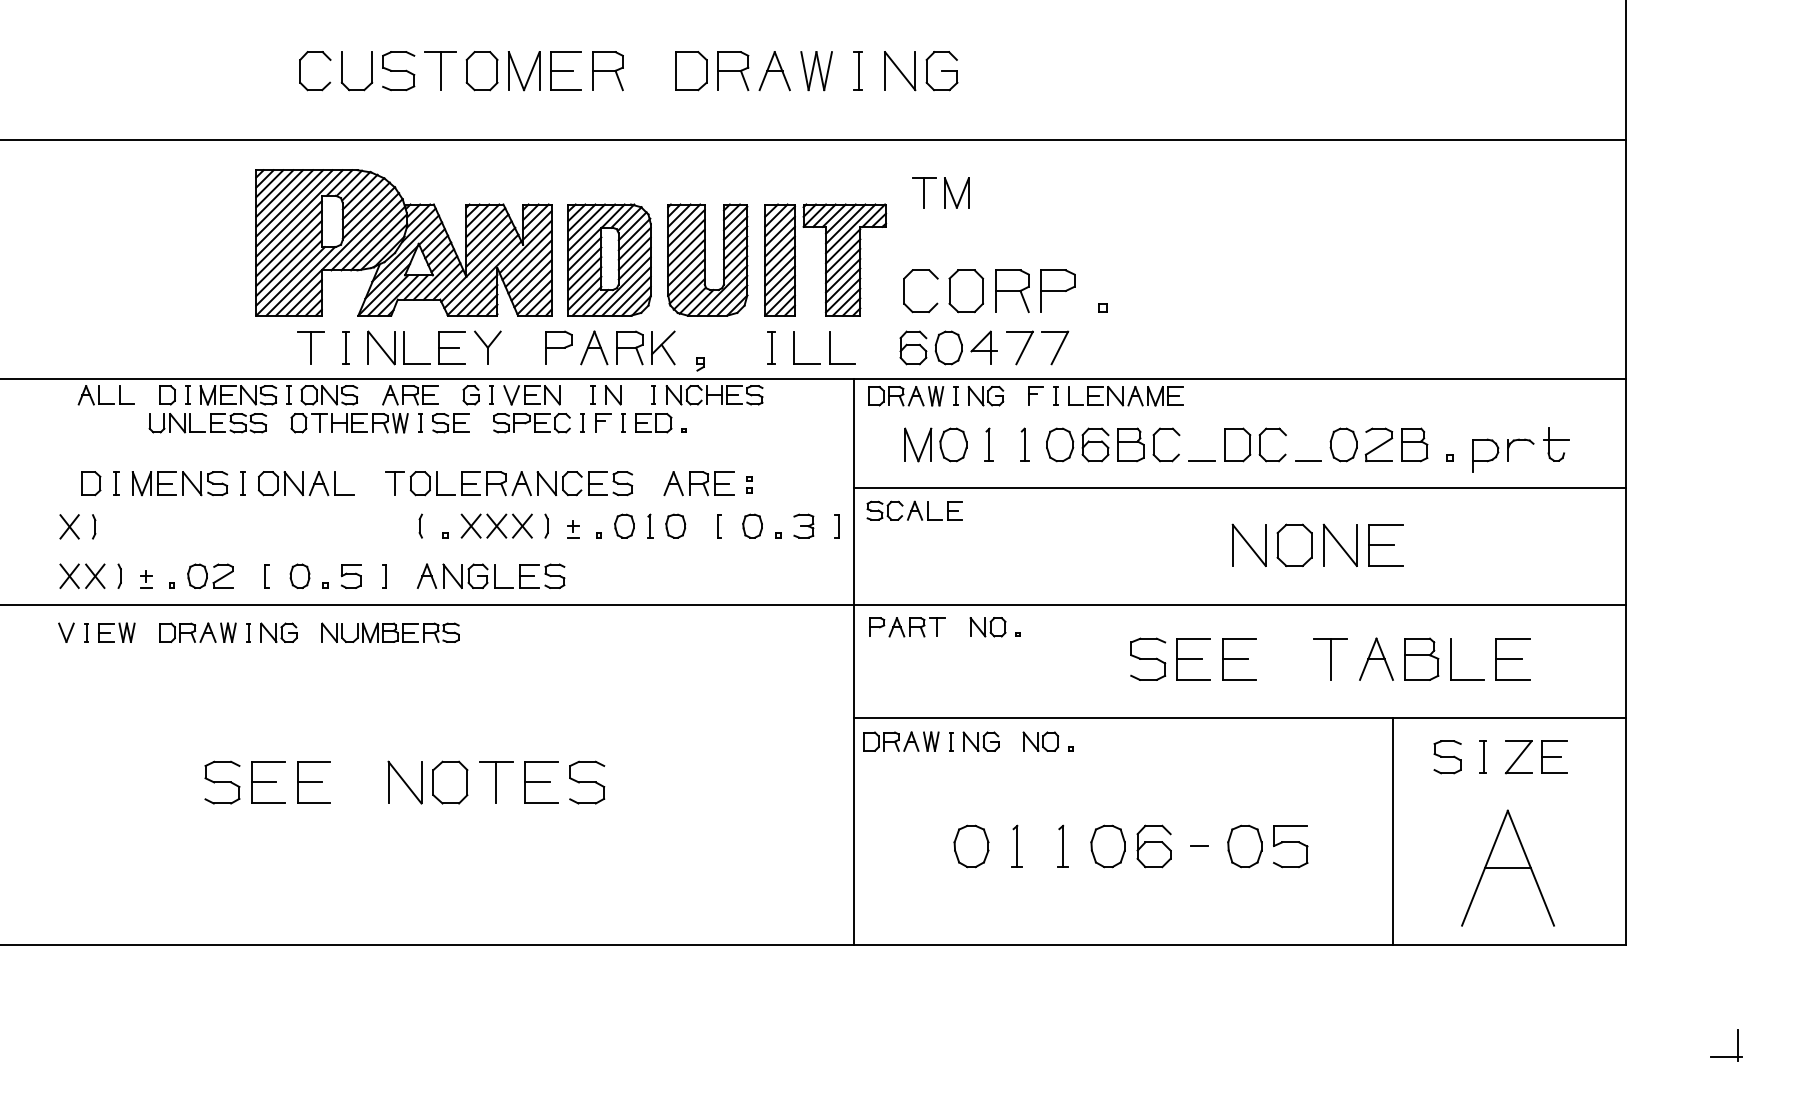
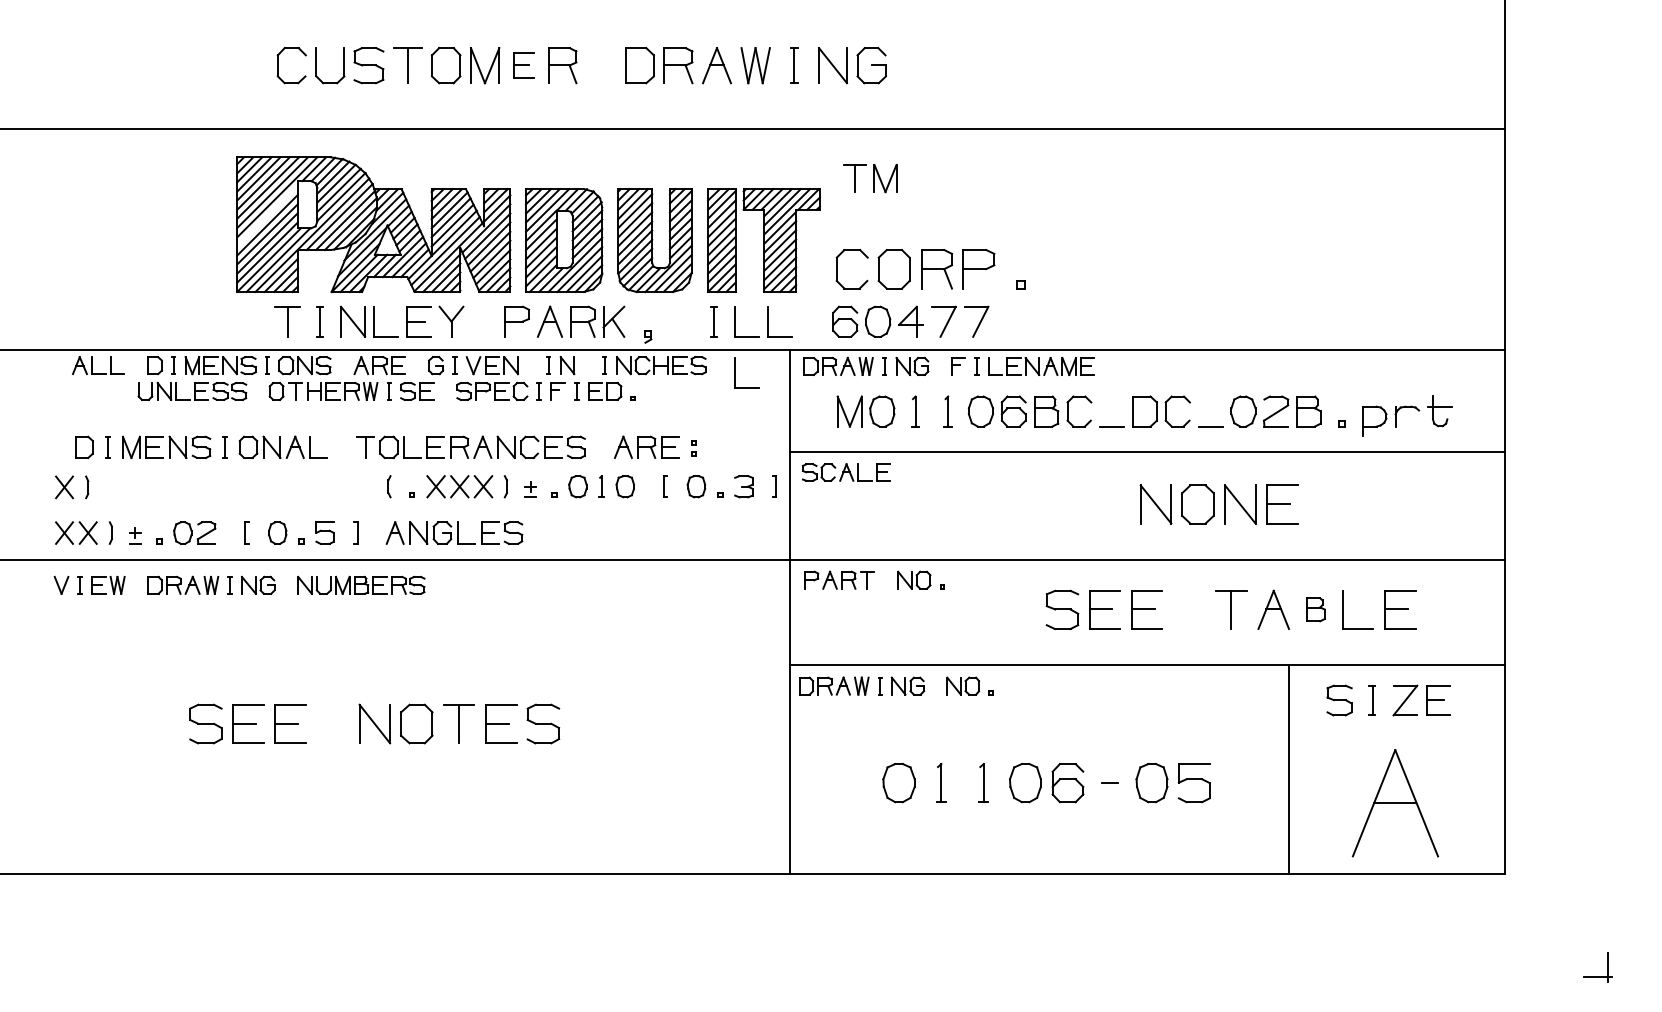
part: (565, 70) -> (523, 65), size x0.7
line: (288, 233) -> (267, 215), removed
part: (794, 402) -> (735, 372), added
part: (1421, 658) -> (1315, 609), size x0.6

